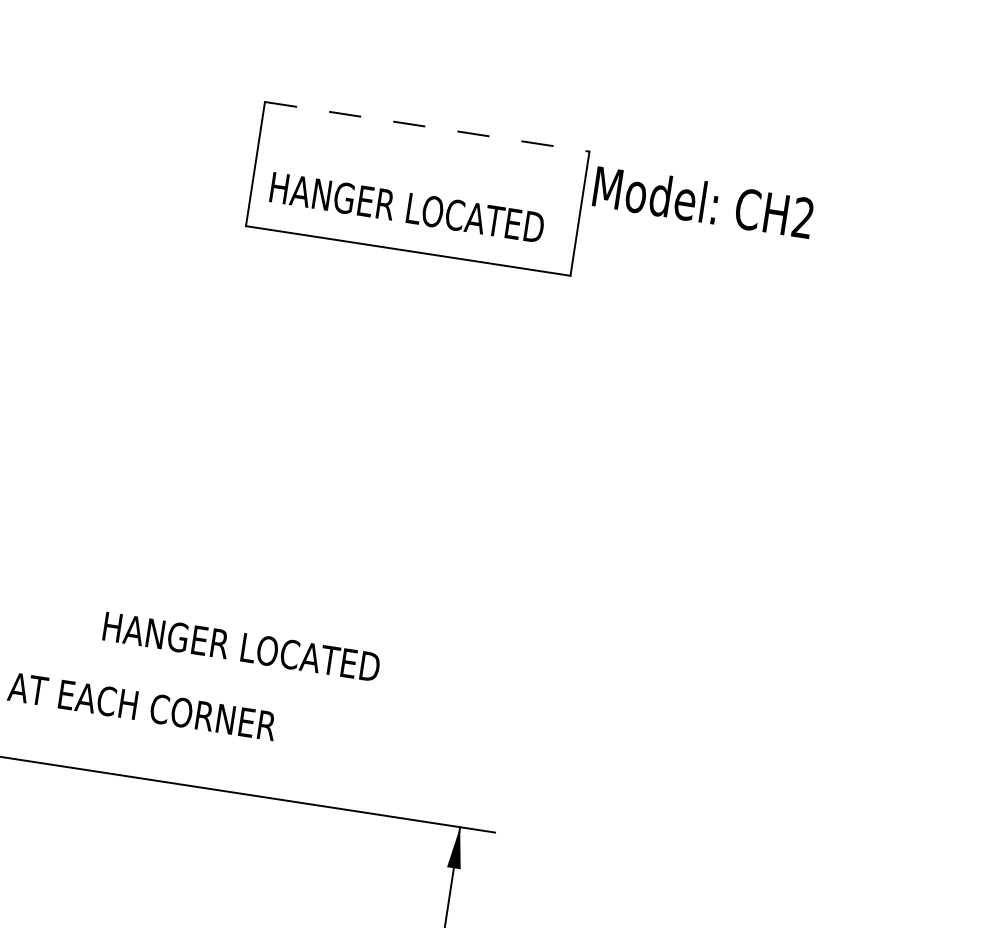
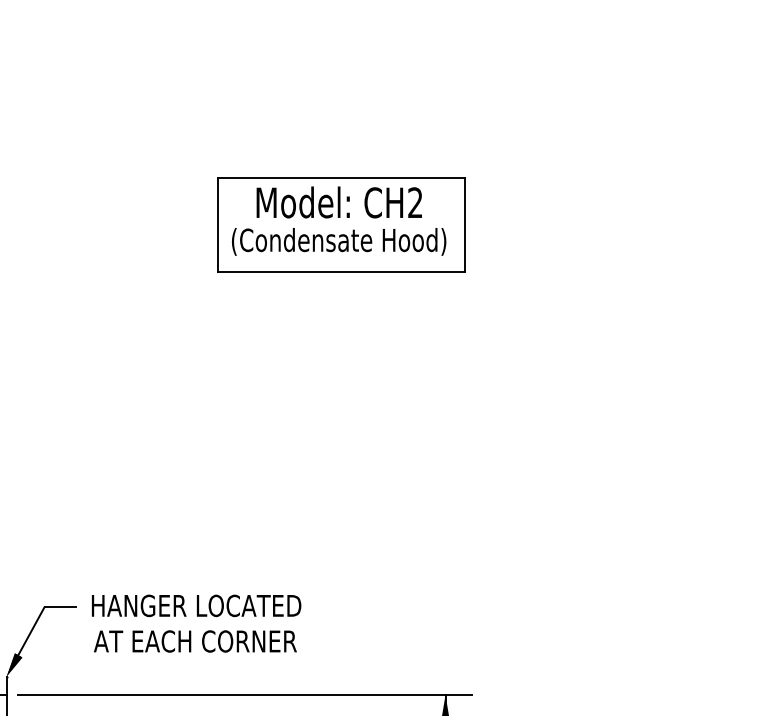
line: (427, 126) -> (341, 177), dashed -> solid
text: (702, 202) -> (338, 202), moved
text: (412, 210) -> (339, 241), HANGER LOCATED -> (Condensate Hood)
text: (241, 646) -> (196, 605), moved

